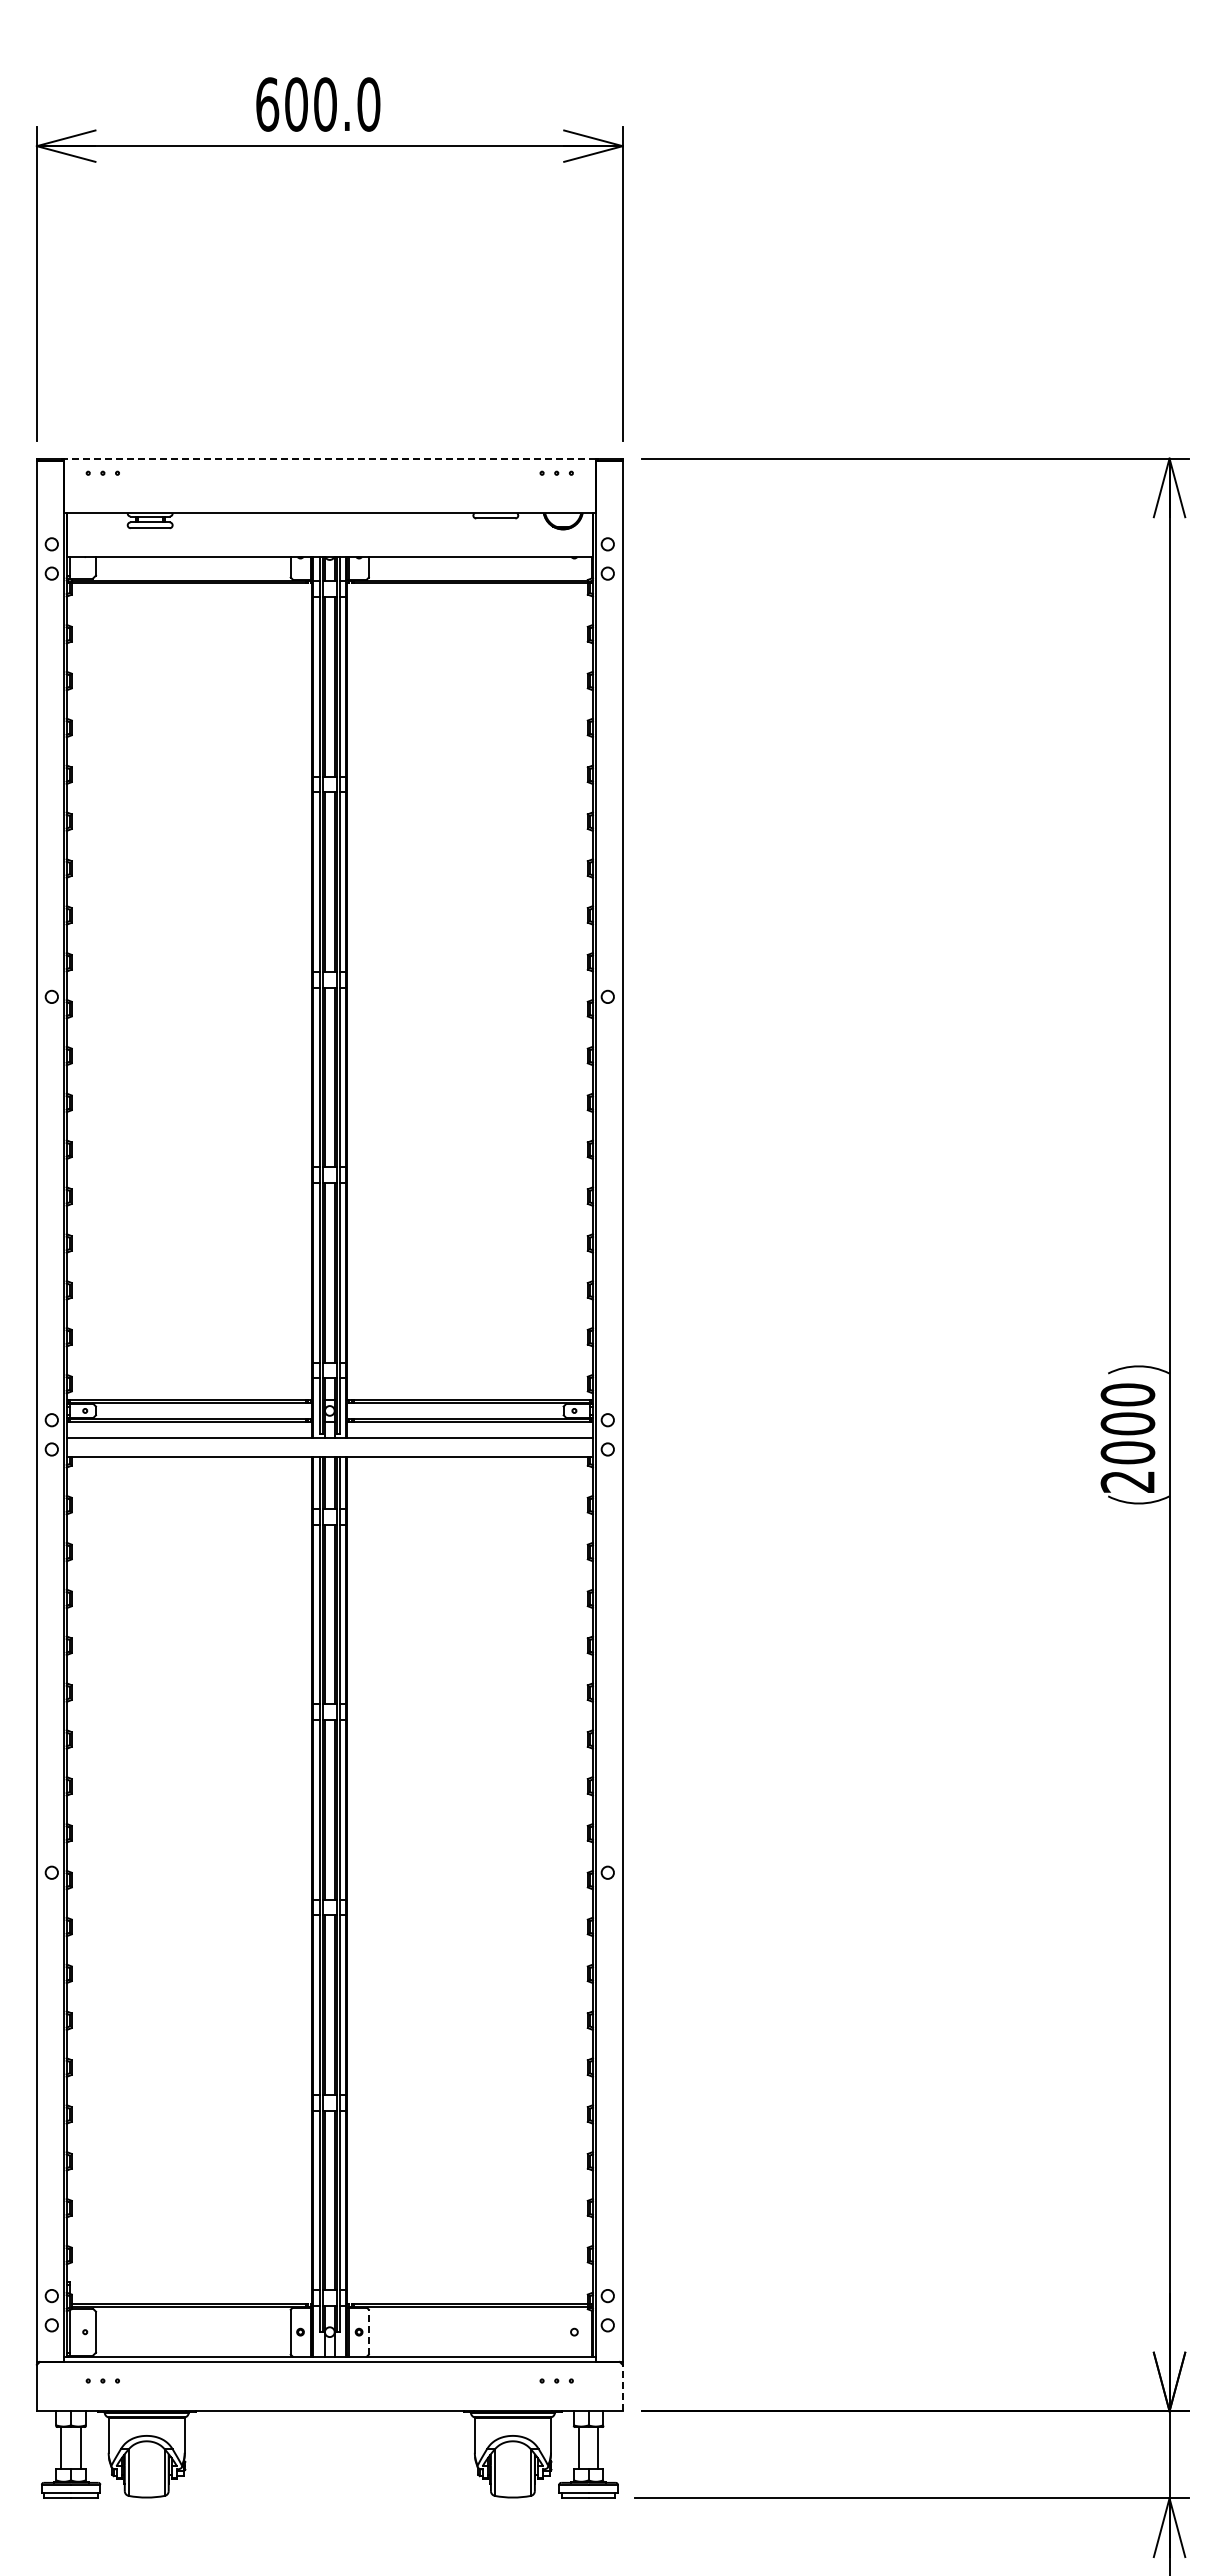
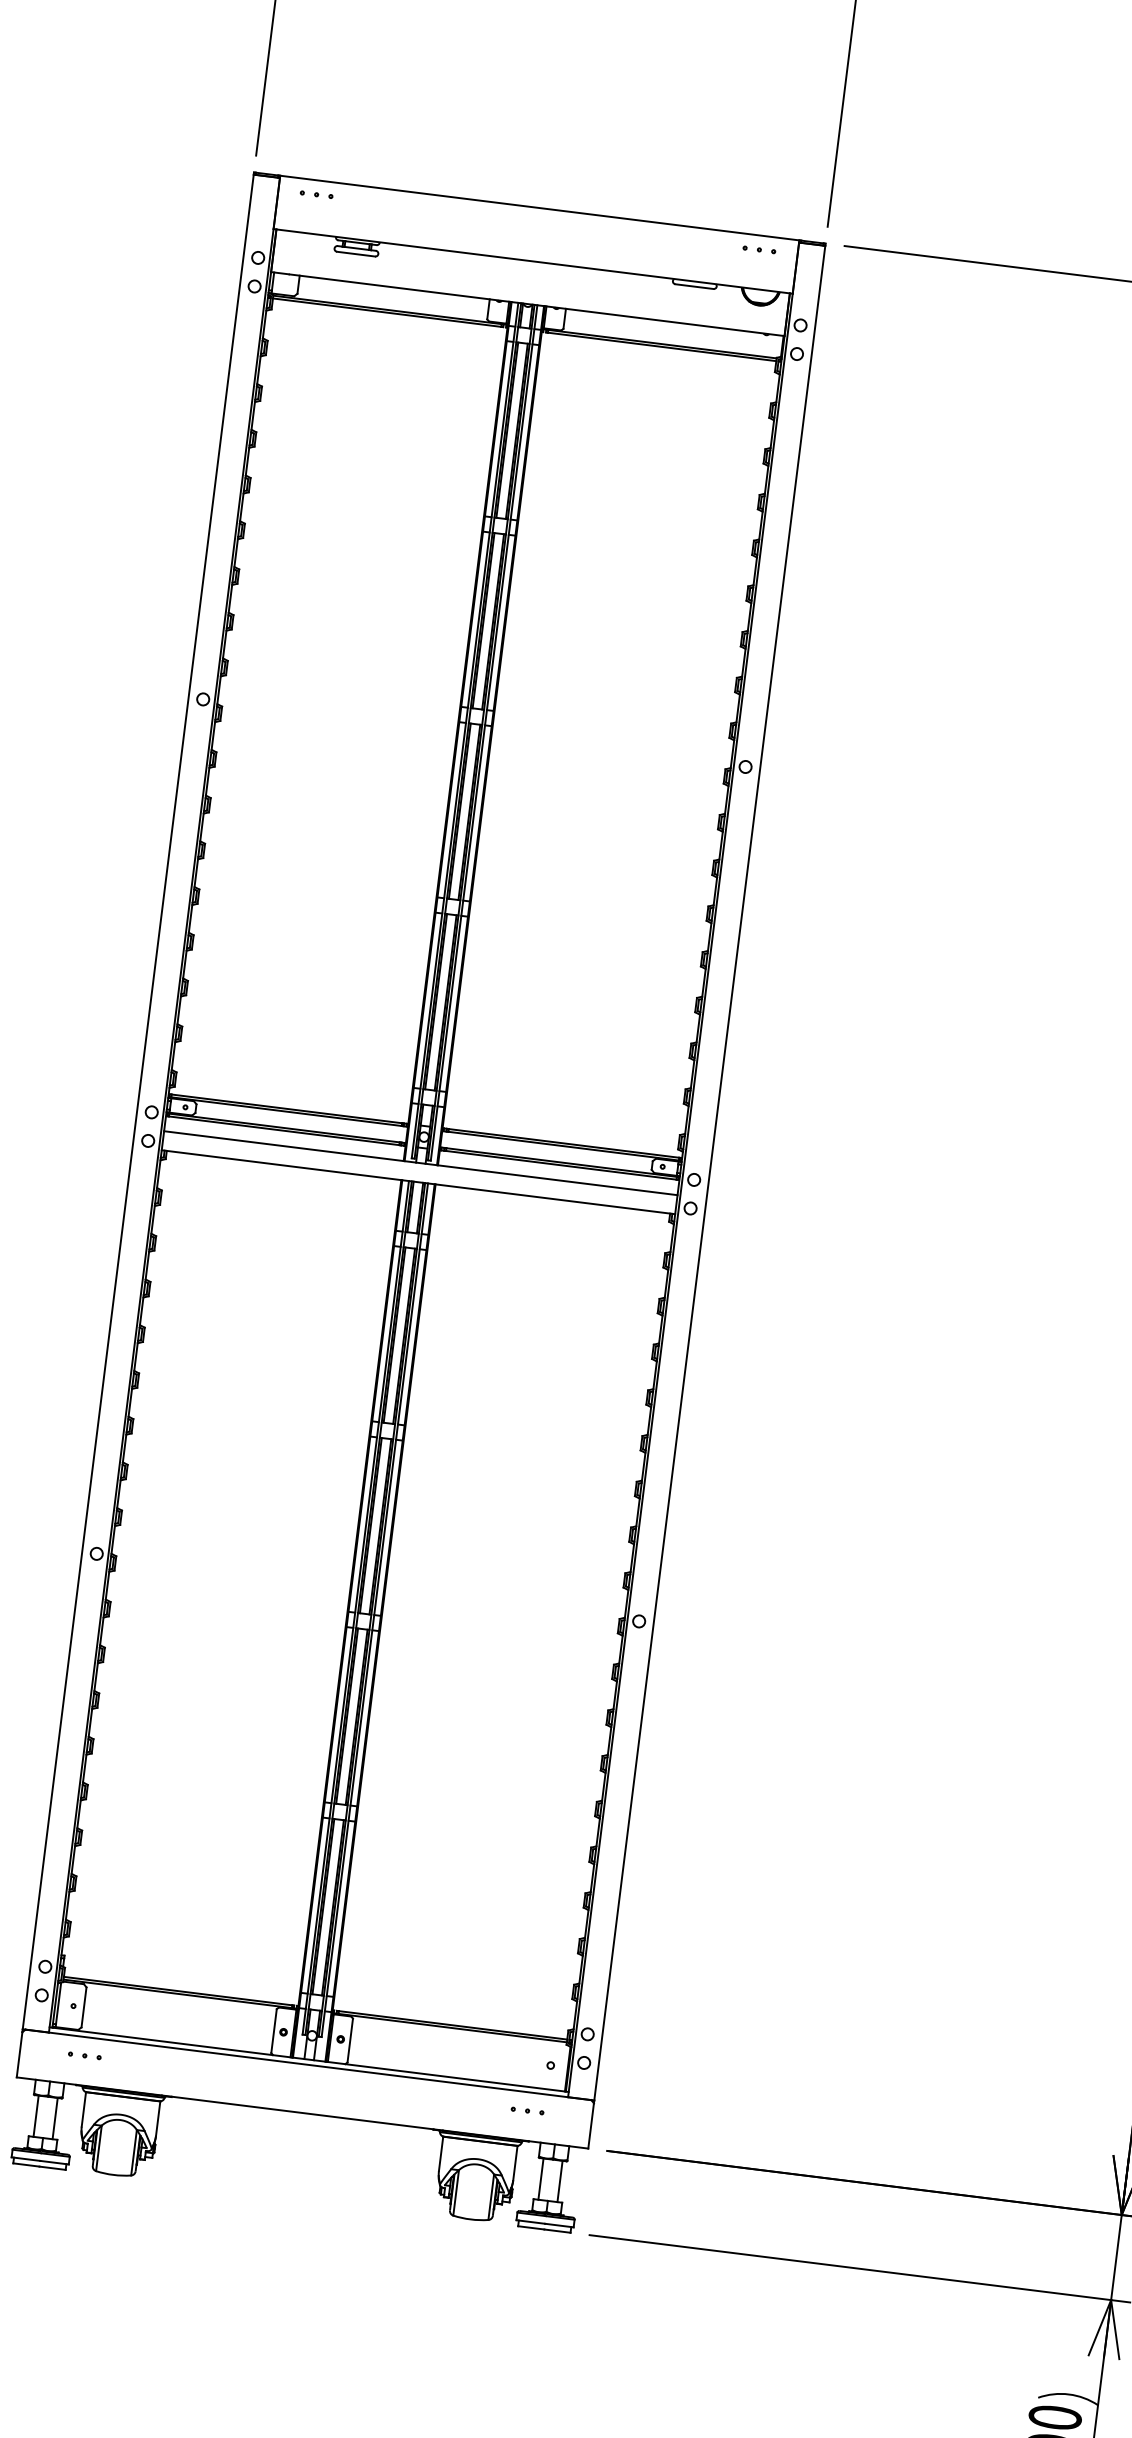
line: (329, 458) -> (539, 207), dashed -> solid
line: (368, 2331) -> (349, 2039), dashed -> solid
line: (622, 2387) -> (590, 2125), dashed -> solid

